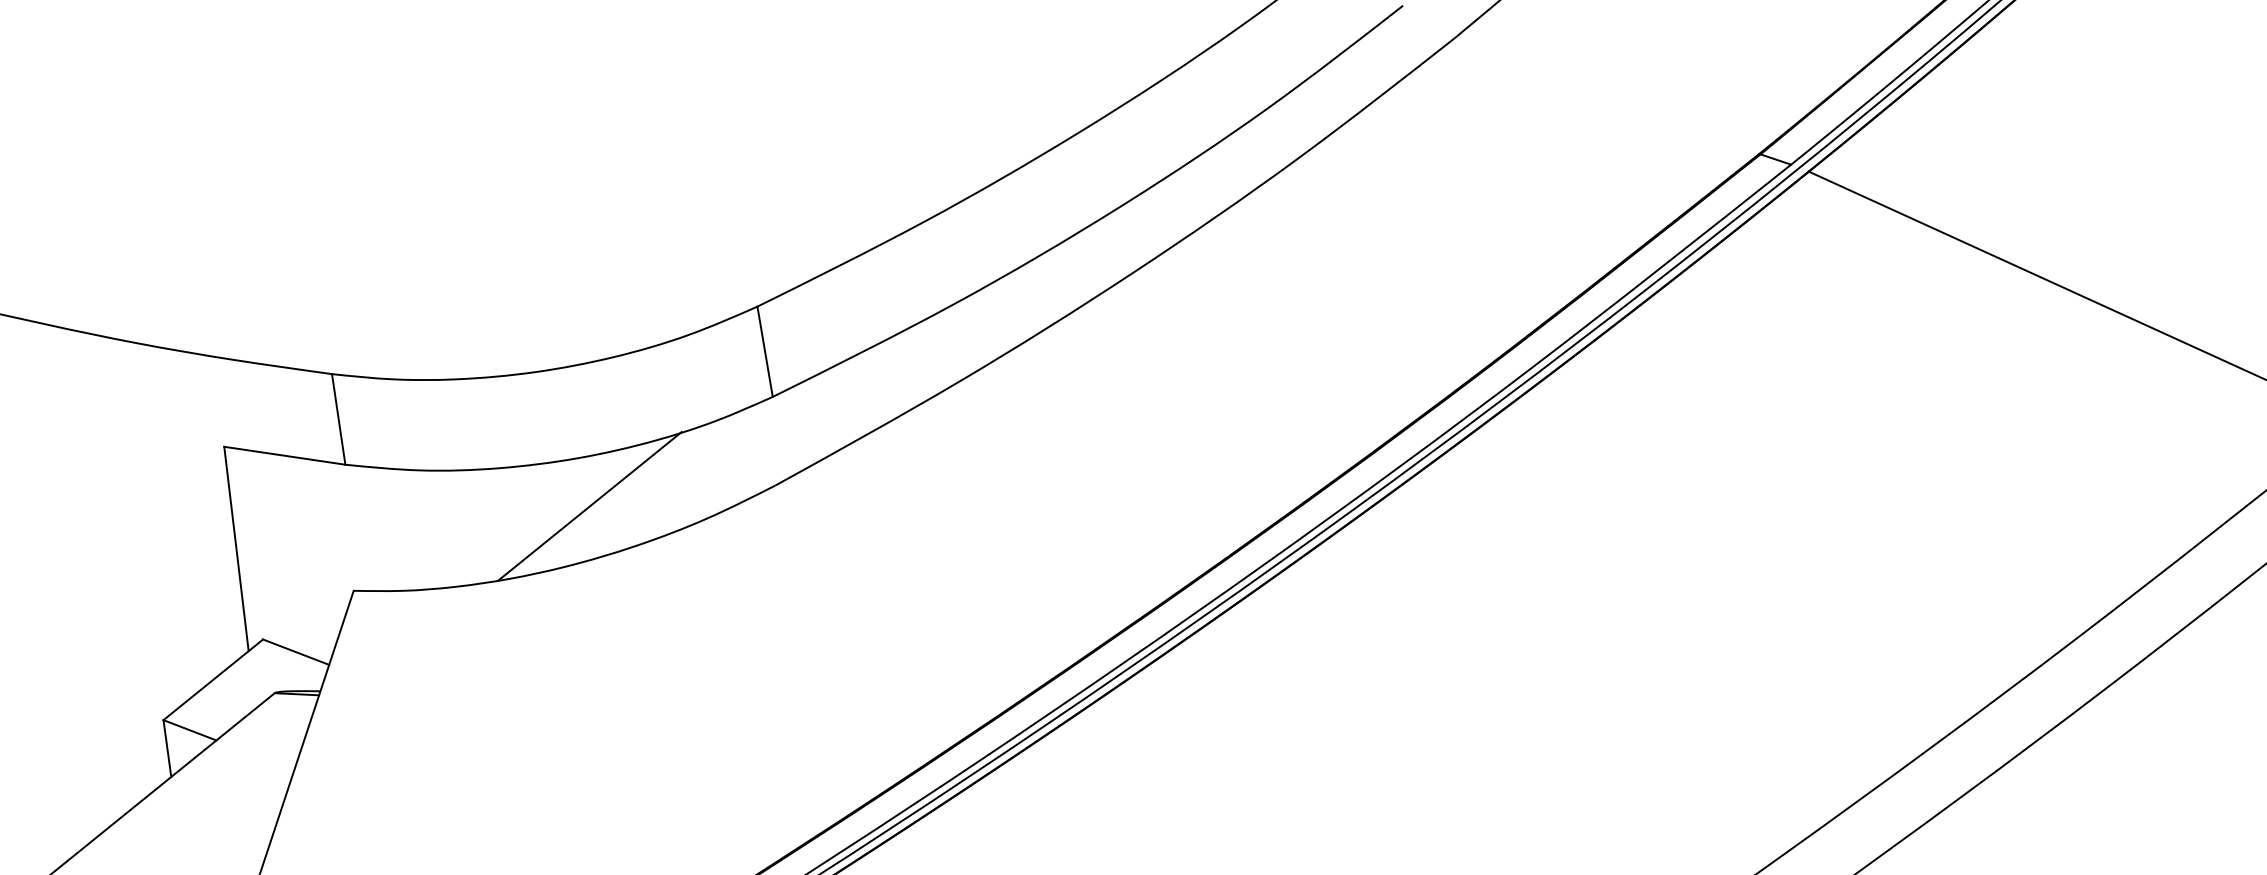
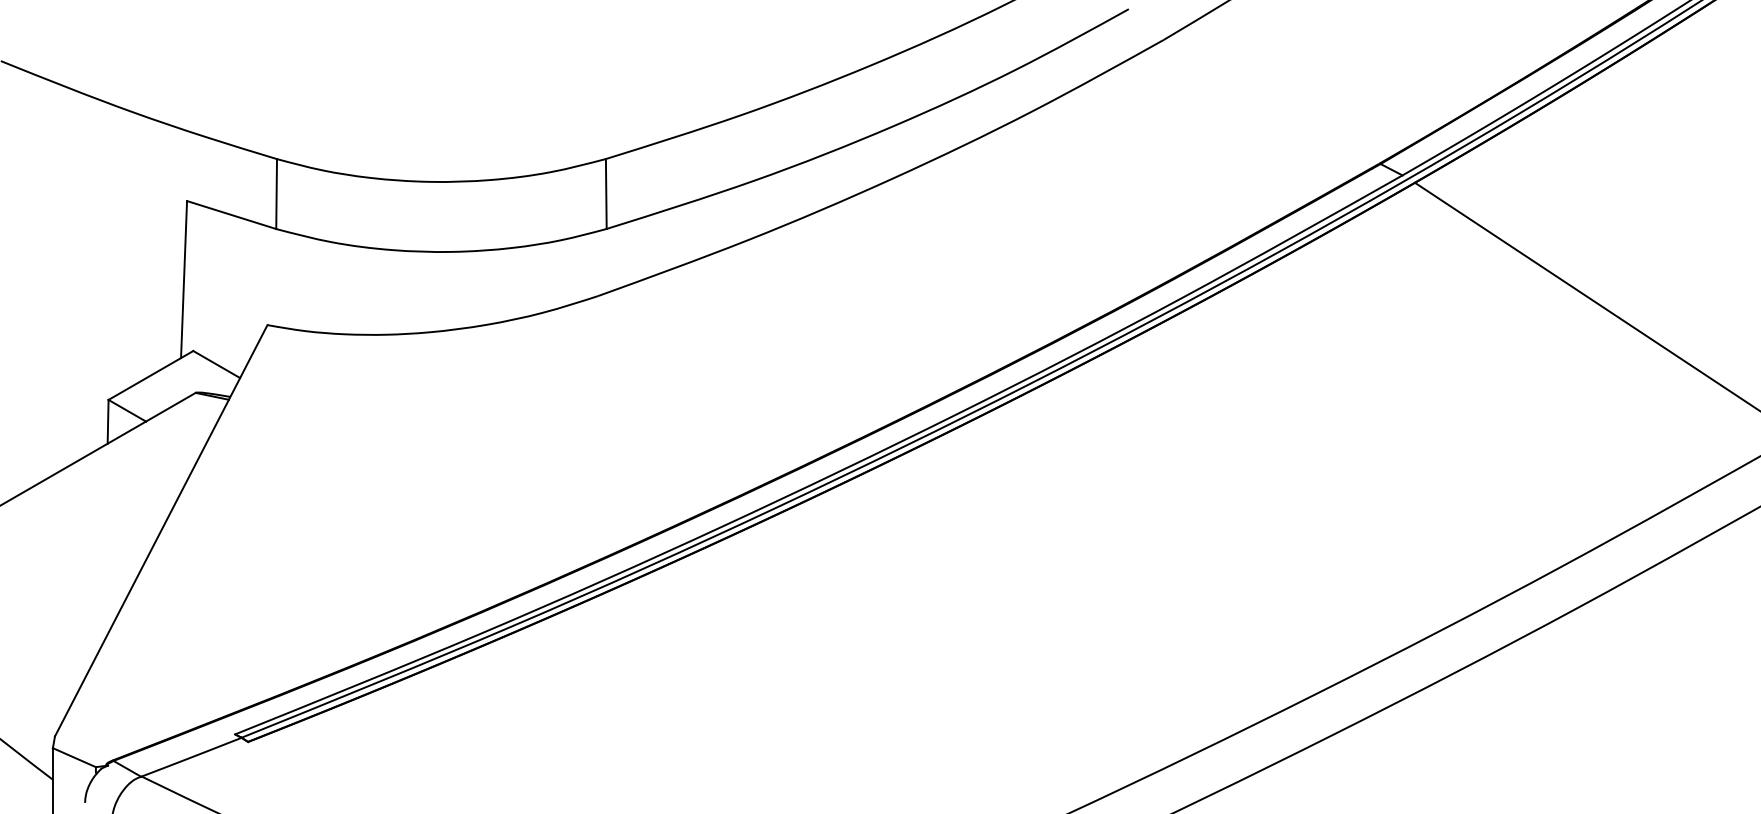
line: (589, 506) -> (455, 289), removed

